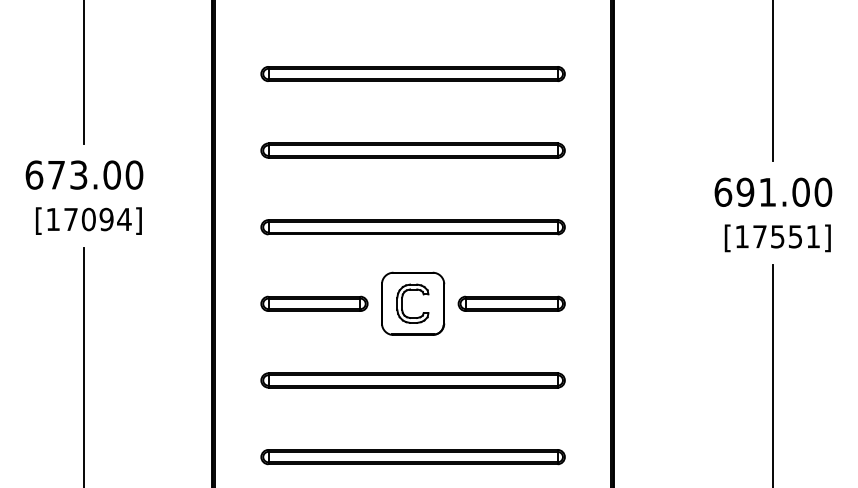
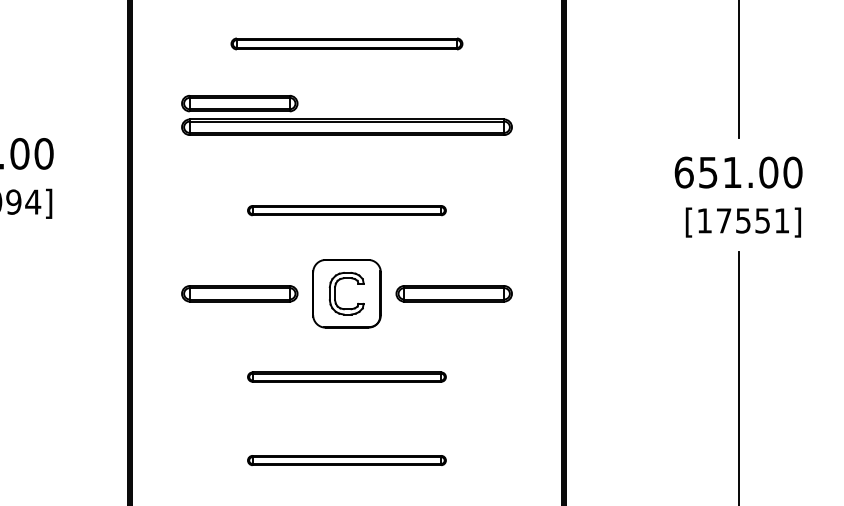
part: (412, 73) -> (346, 43), size x0.7
part: (314, 128) -> (239, 103), added
text: (745, 191) -> (708, 171), 691.00 -> 651.00
part: (412, 227) -> (346, 210), size x0.6
part: (412, 380) -> (346, 377), size x0.6
part: (412, 457) -> (346, 460), size x0.6

